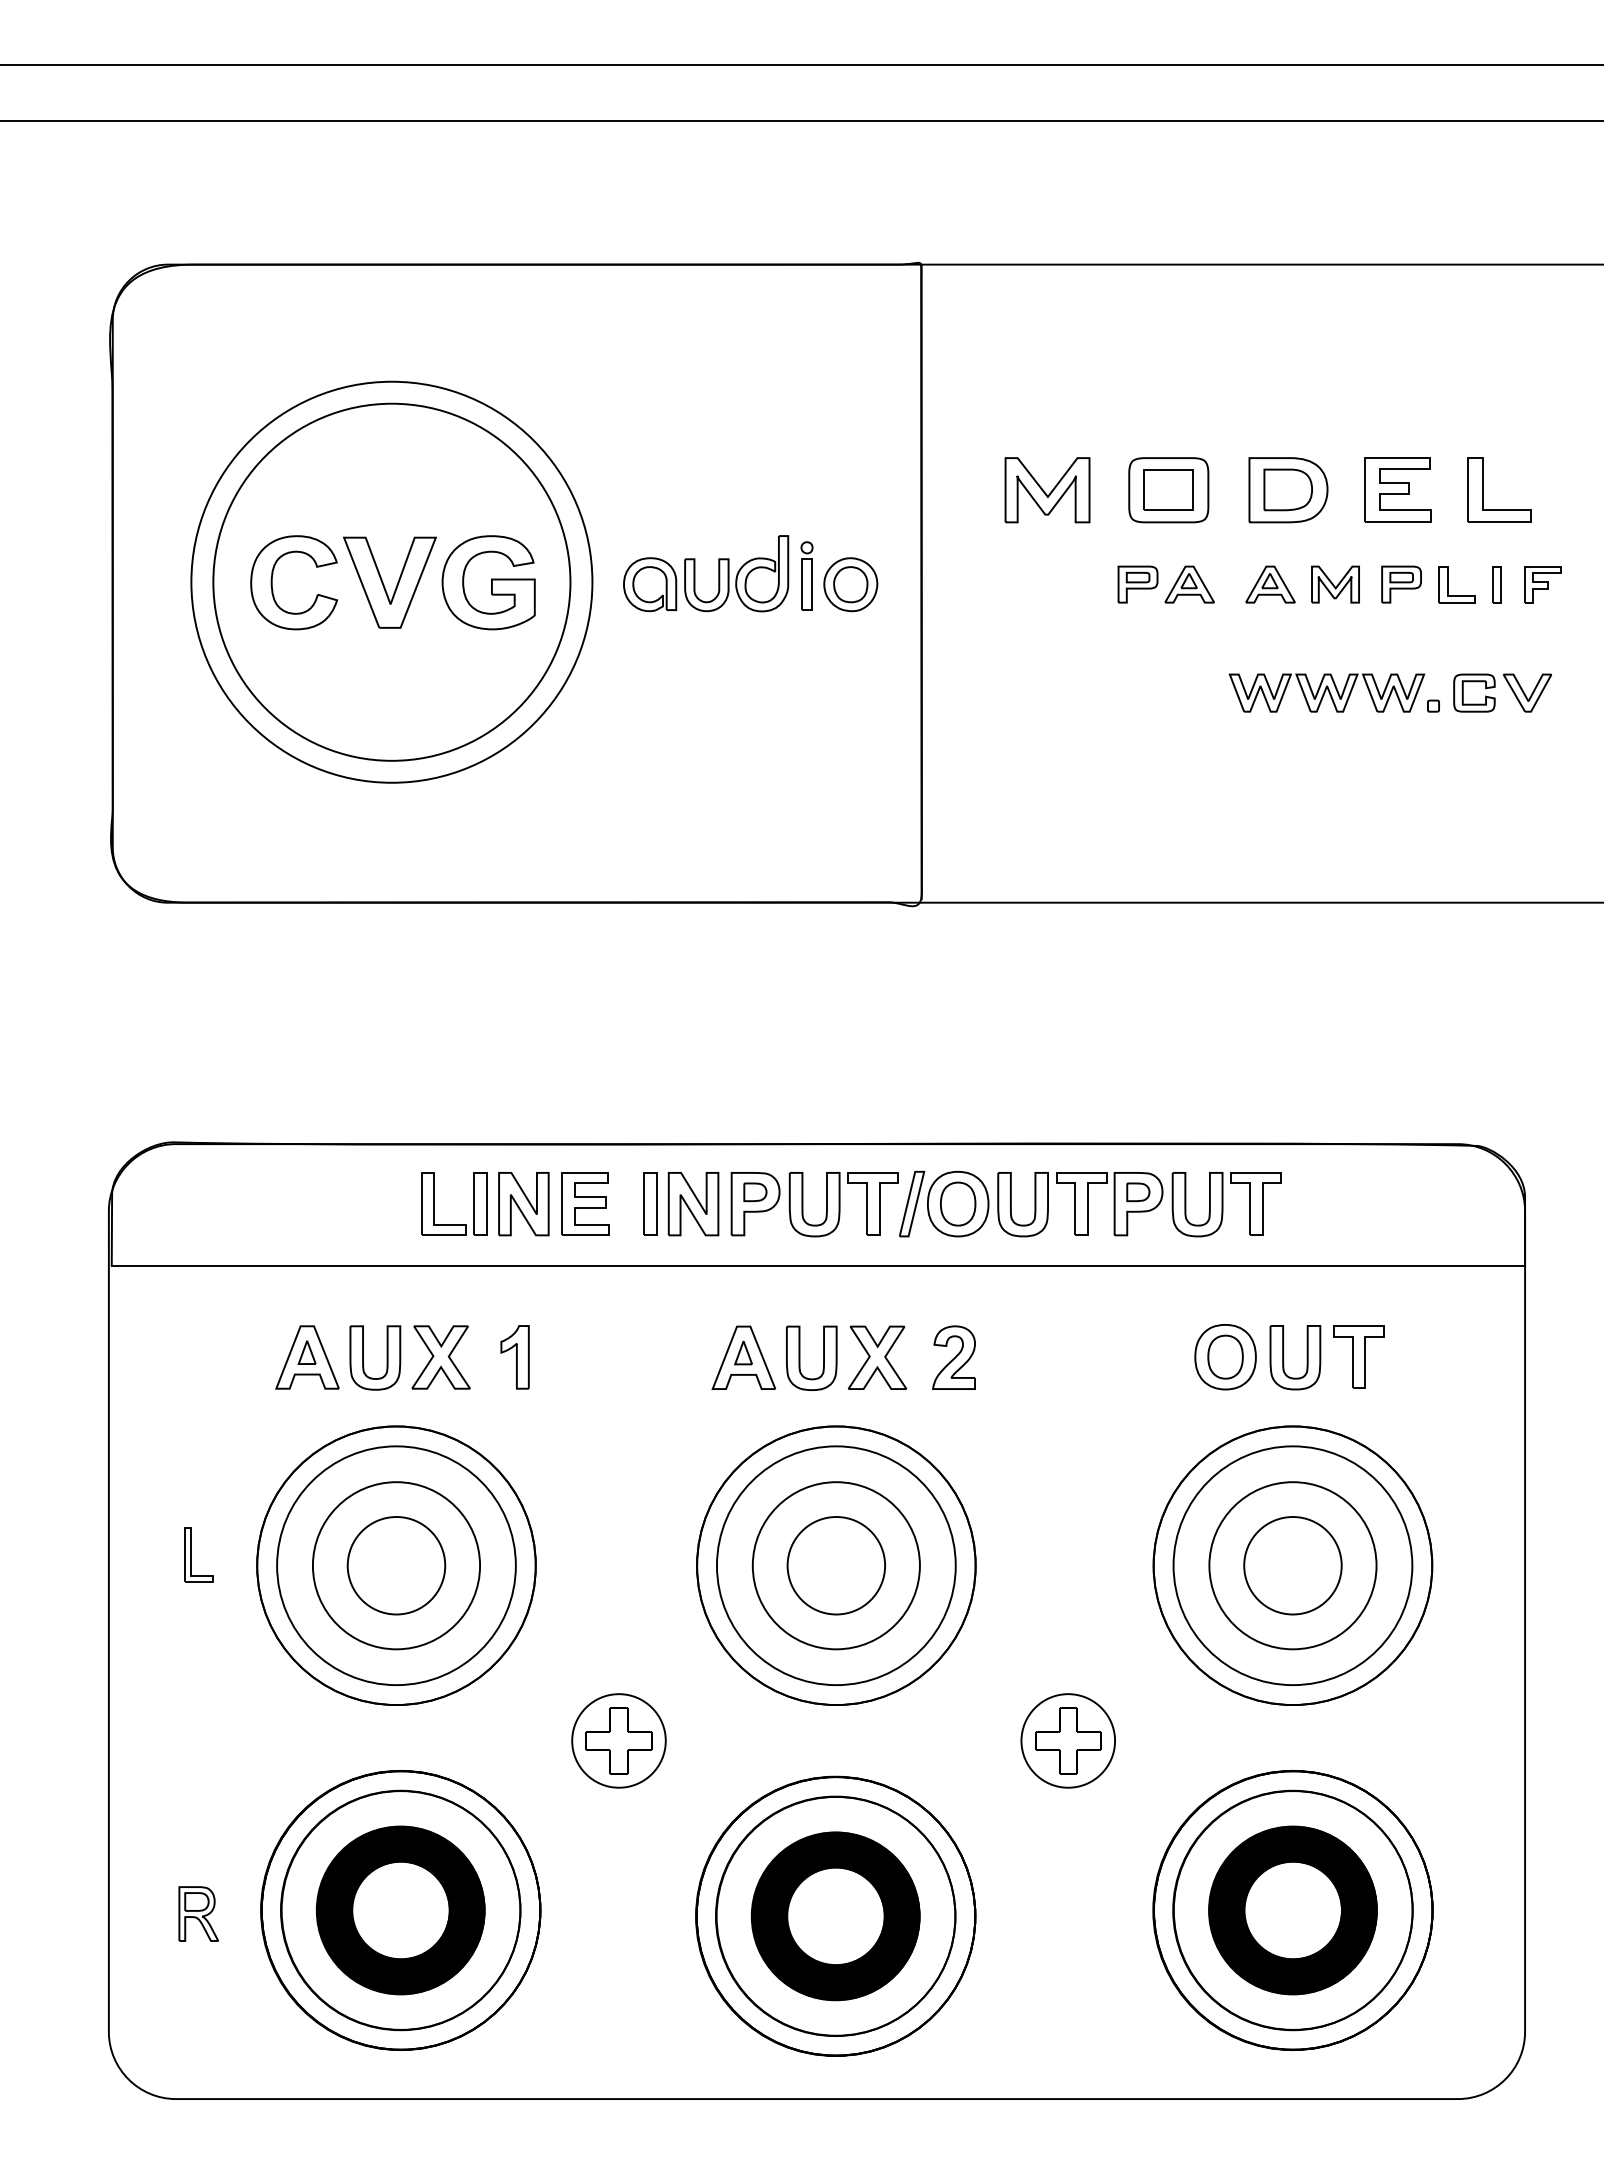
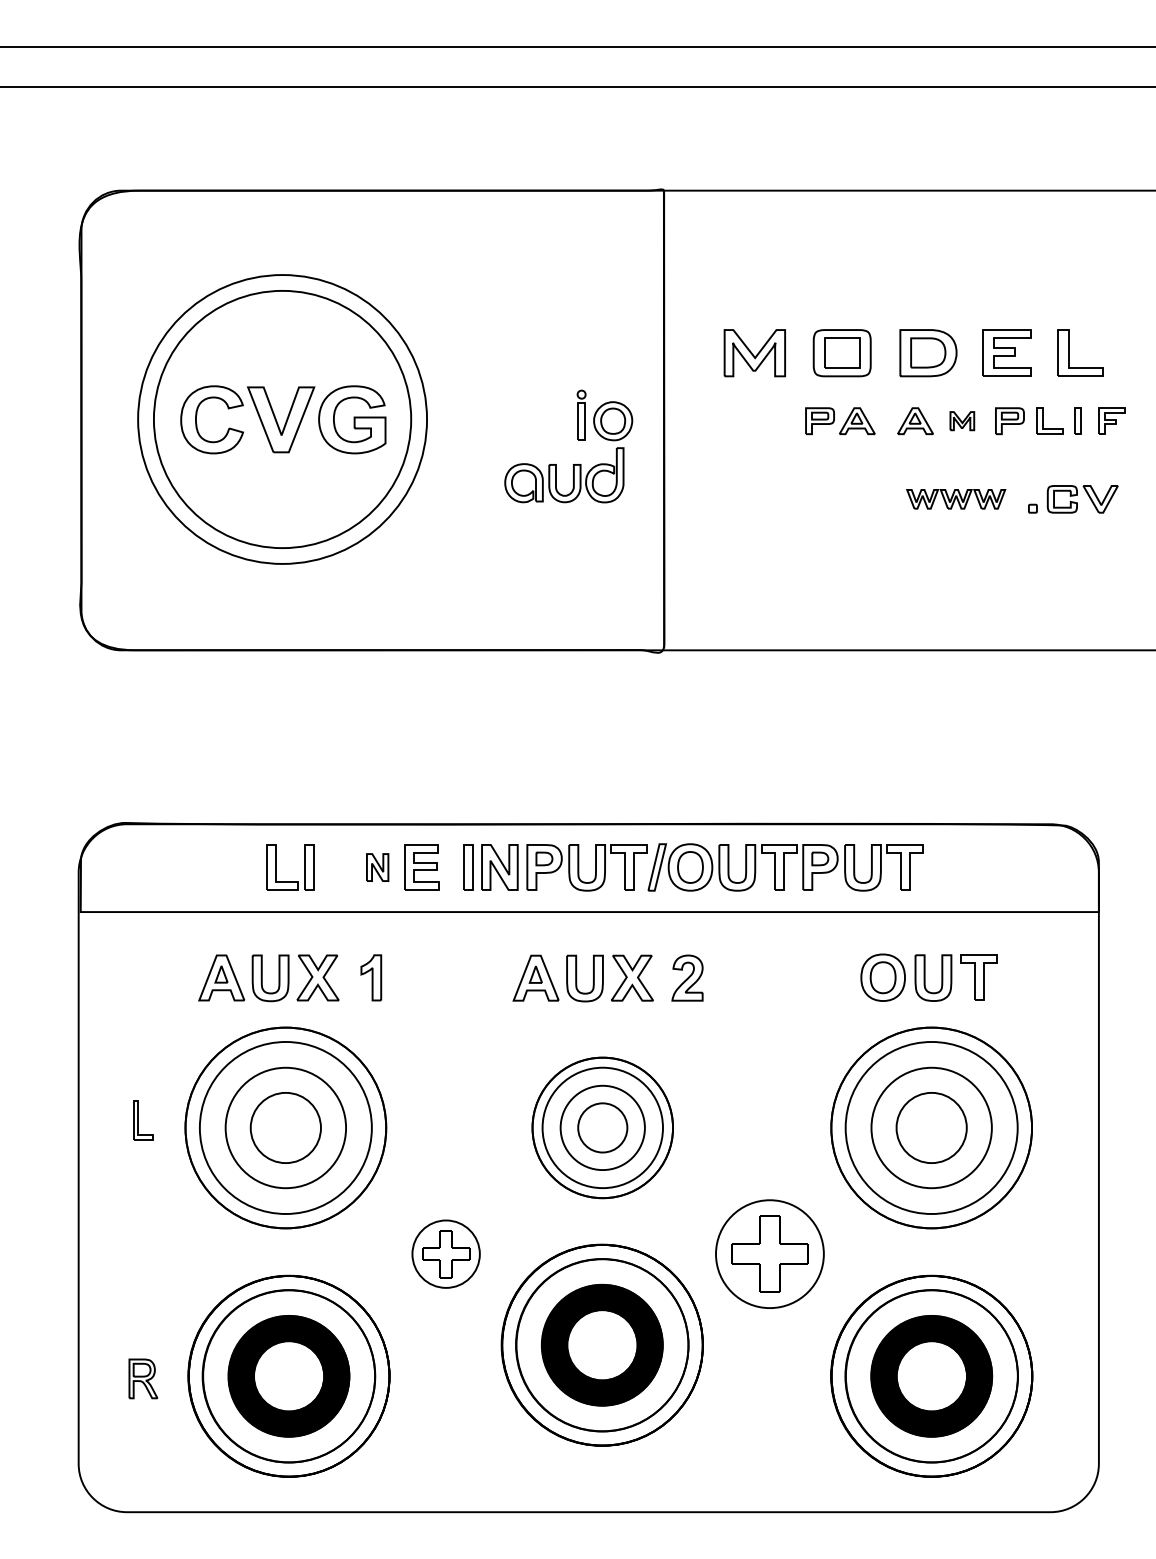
part: (695, 573) -> (556, 475), moved
part: (1335, 584) -> (962, 421), size x0.7
part: (1326, 692) -> (955, 498), size x0.7
part: (473, 1203) -> (303, 867), moved
part: (523, 1204) -> (377, 867), size x0.6
part: (836, 1565) -> (602, 1127), size x0.7
part: (1067, 1740) -> (769, 1253), size x1.6
part: (835, 1915) -> (602, 1344), moved

